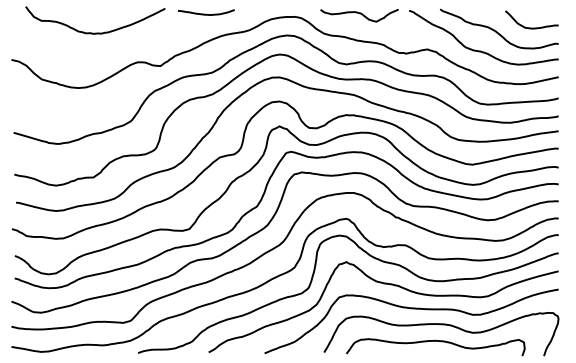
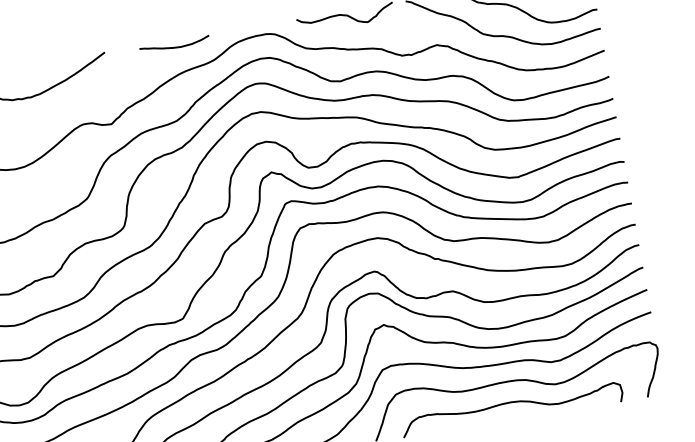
curve: (206, 13) -> (175, 46), moved

